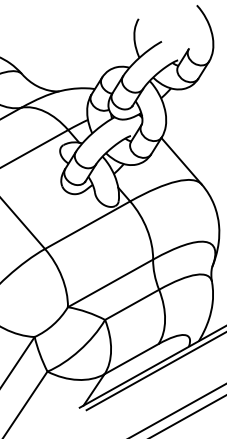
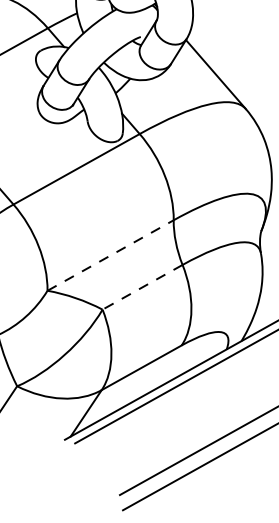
line: (110, 283) -> (110, 255), solid -> dashed
line: (132, 304) -> (143, 286), solid -> dashed

